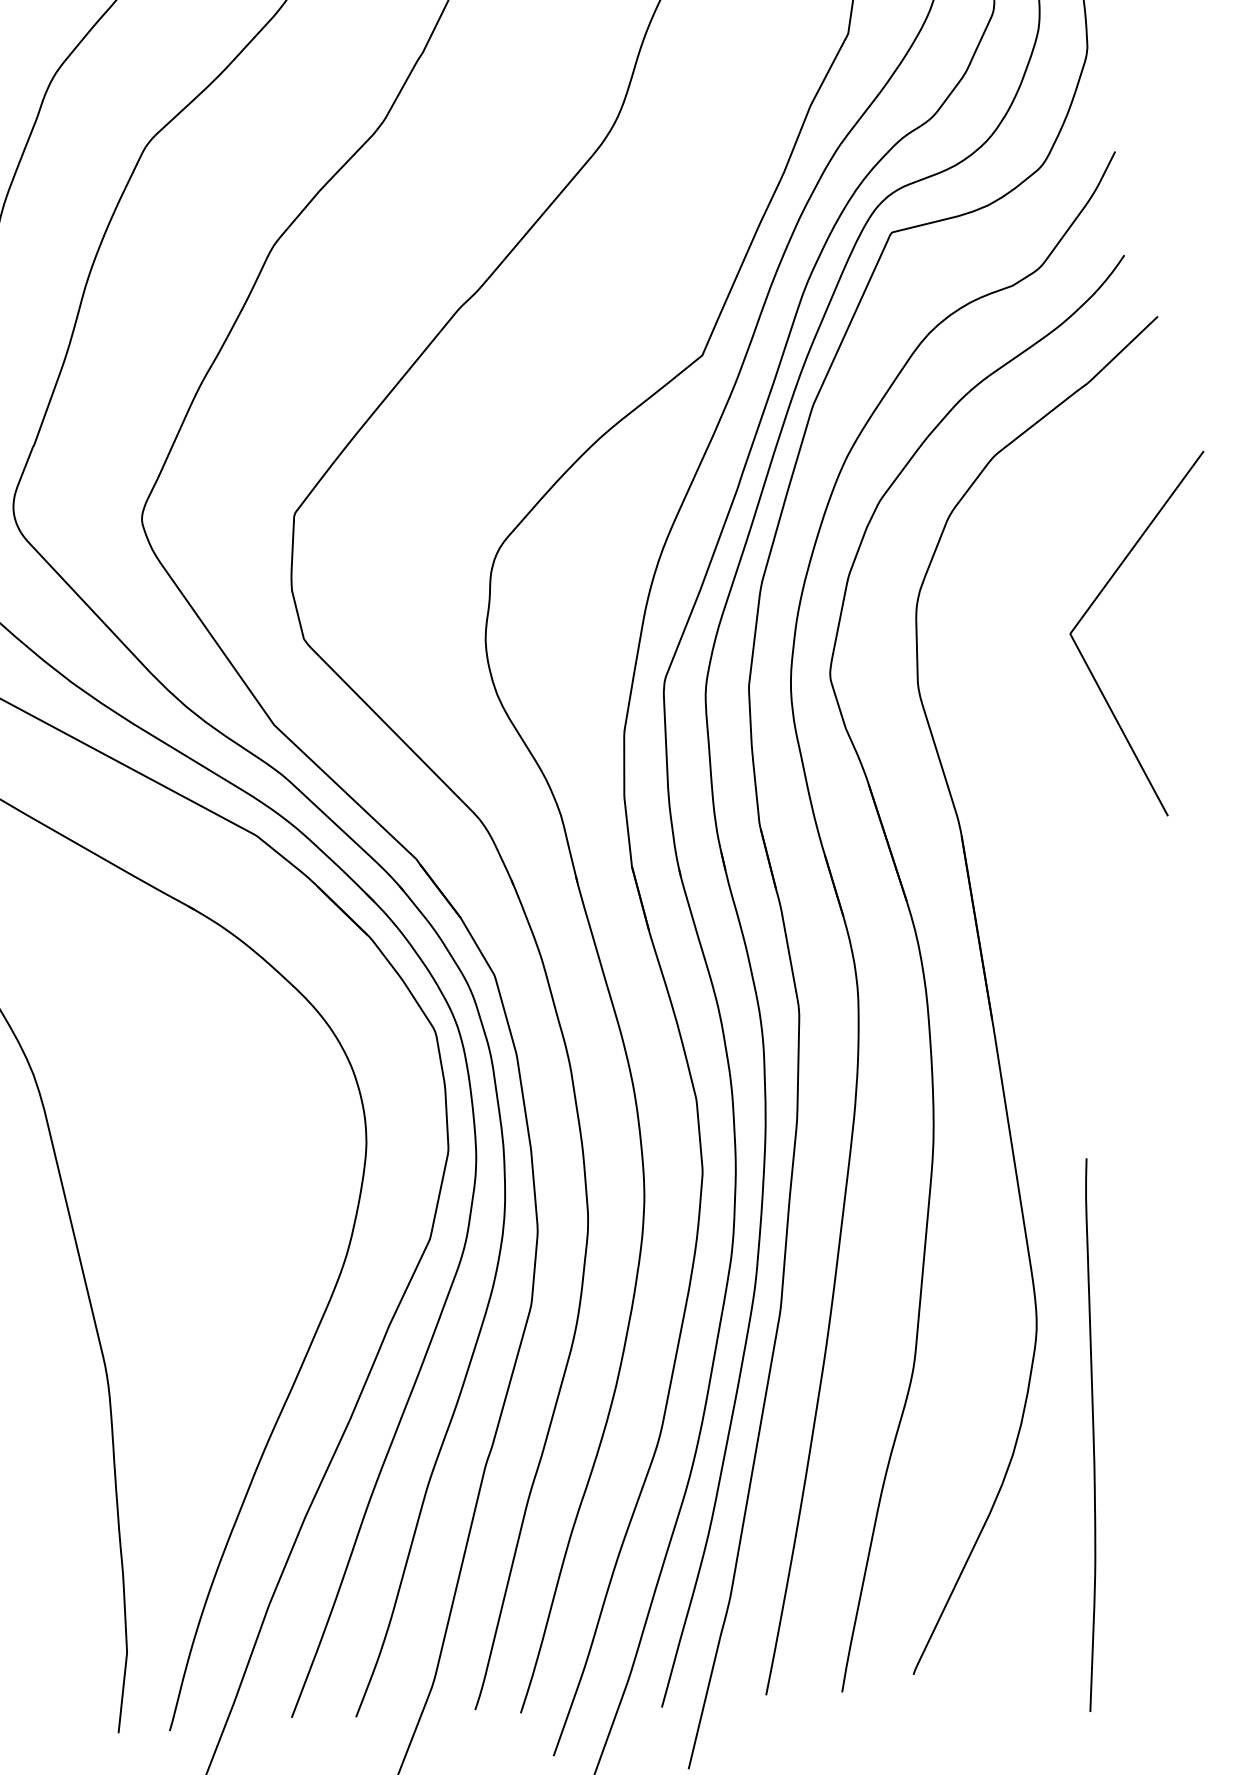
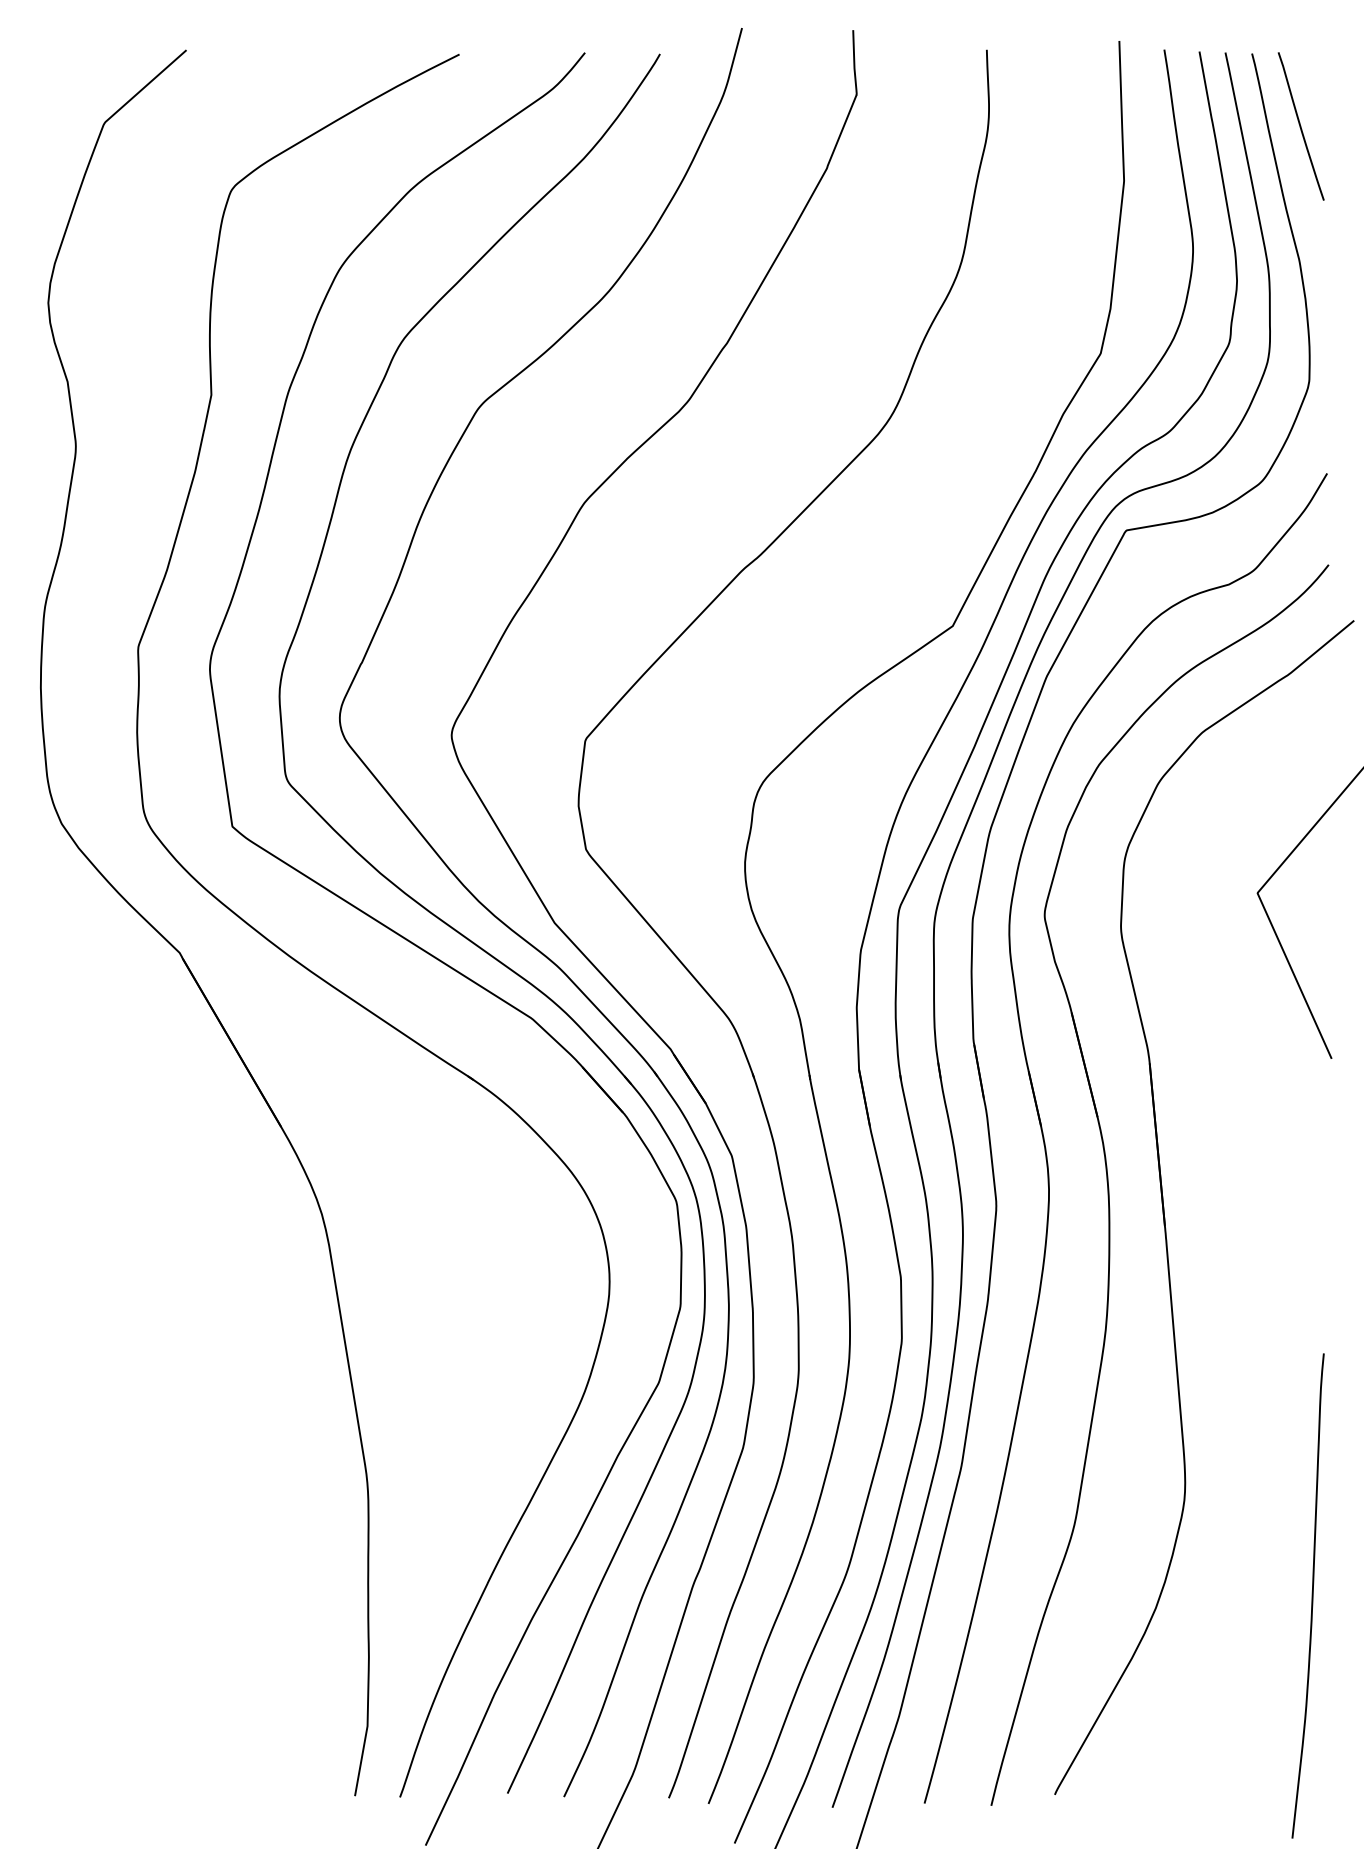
curve: (1092, 1434) -> (1311, 1595), moved

